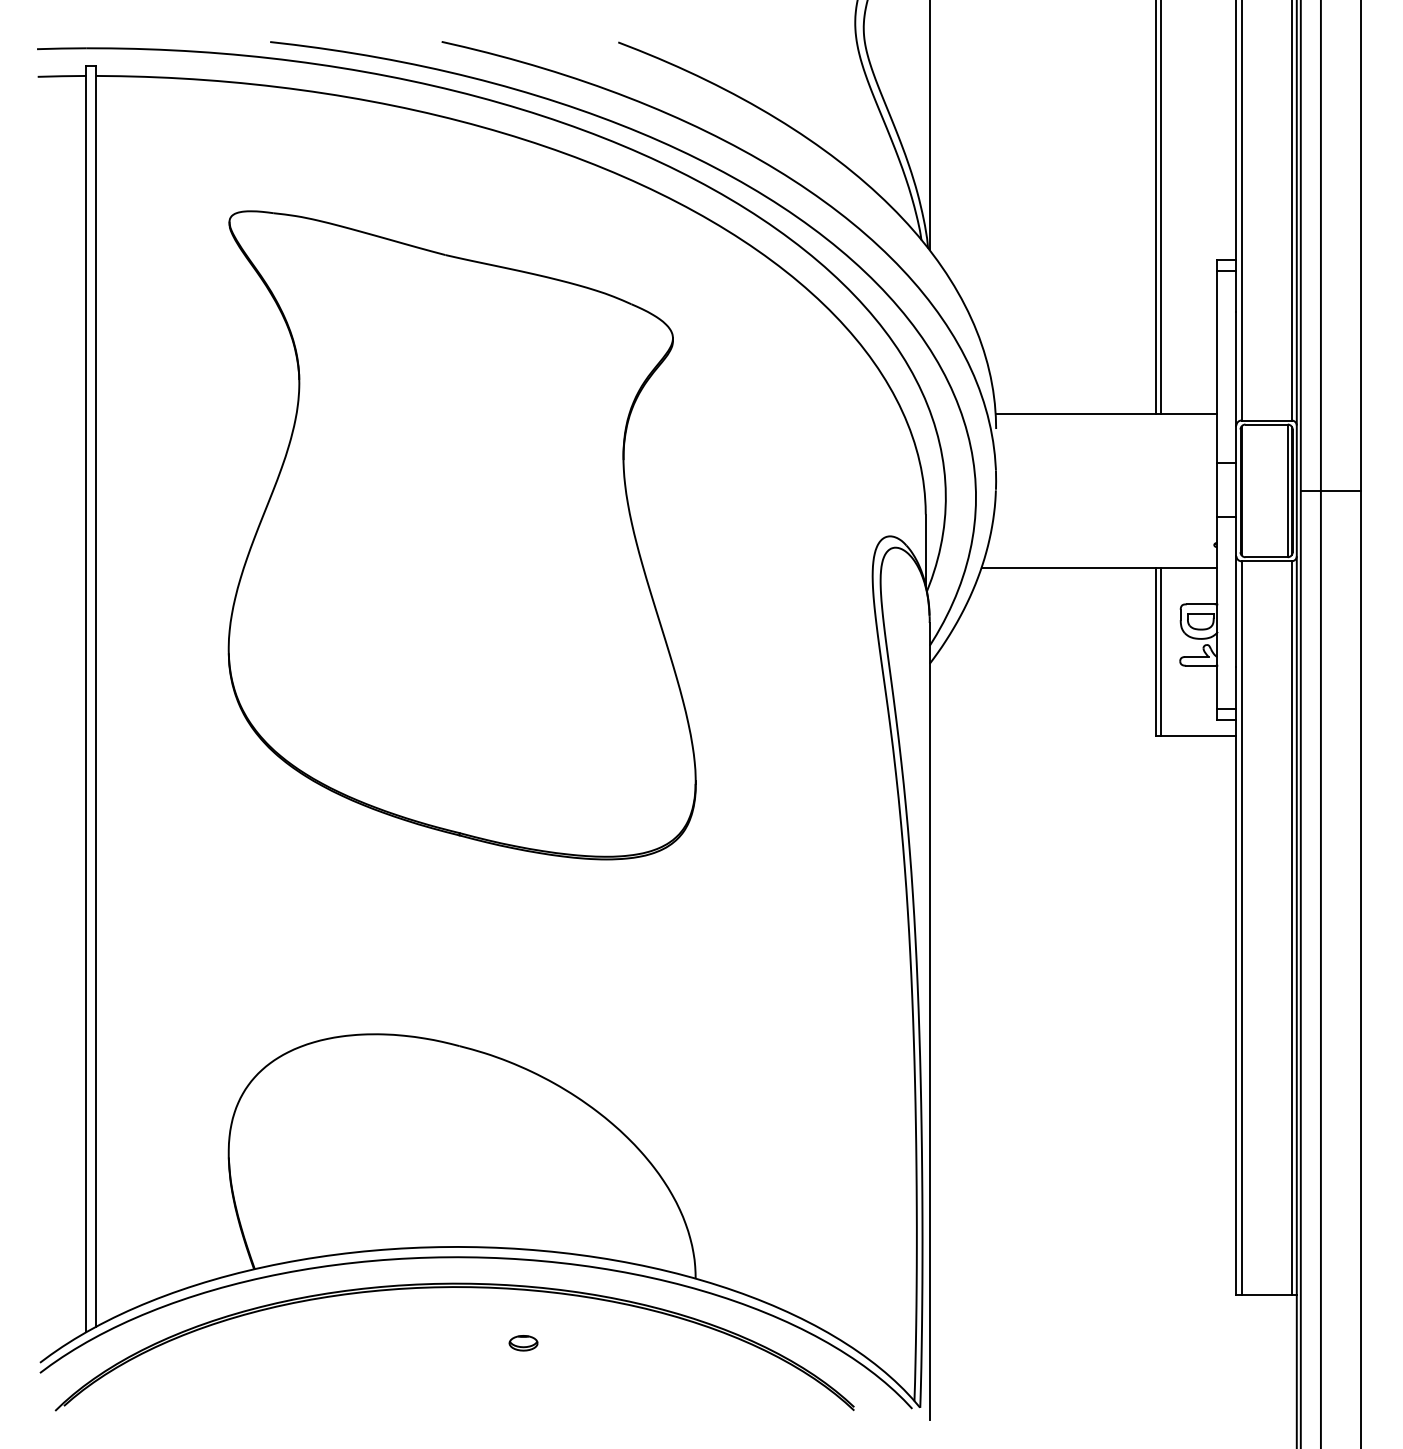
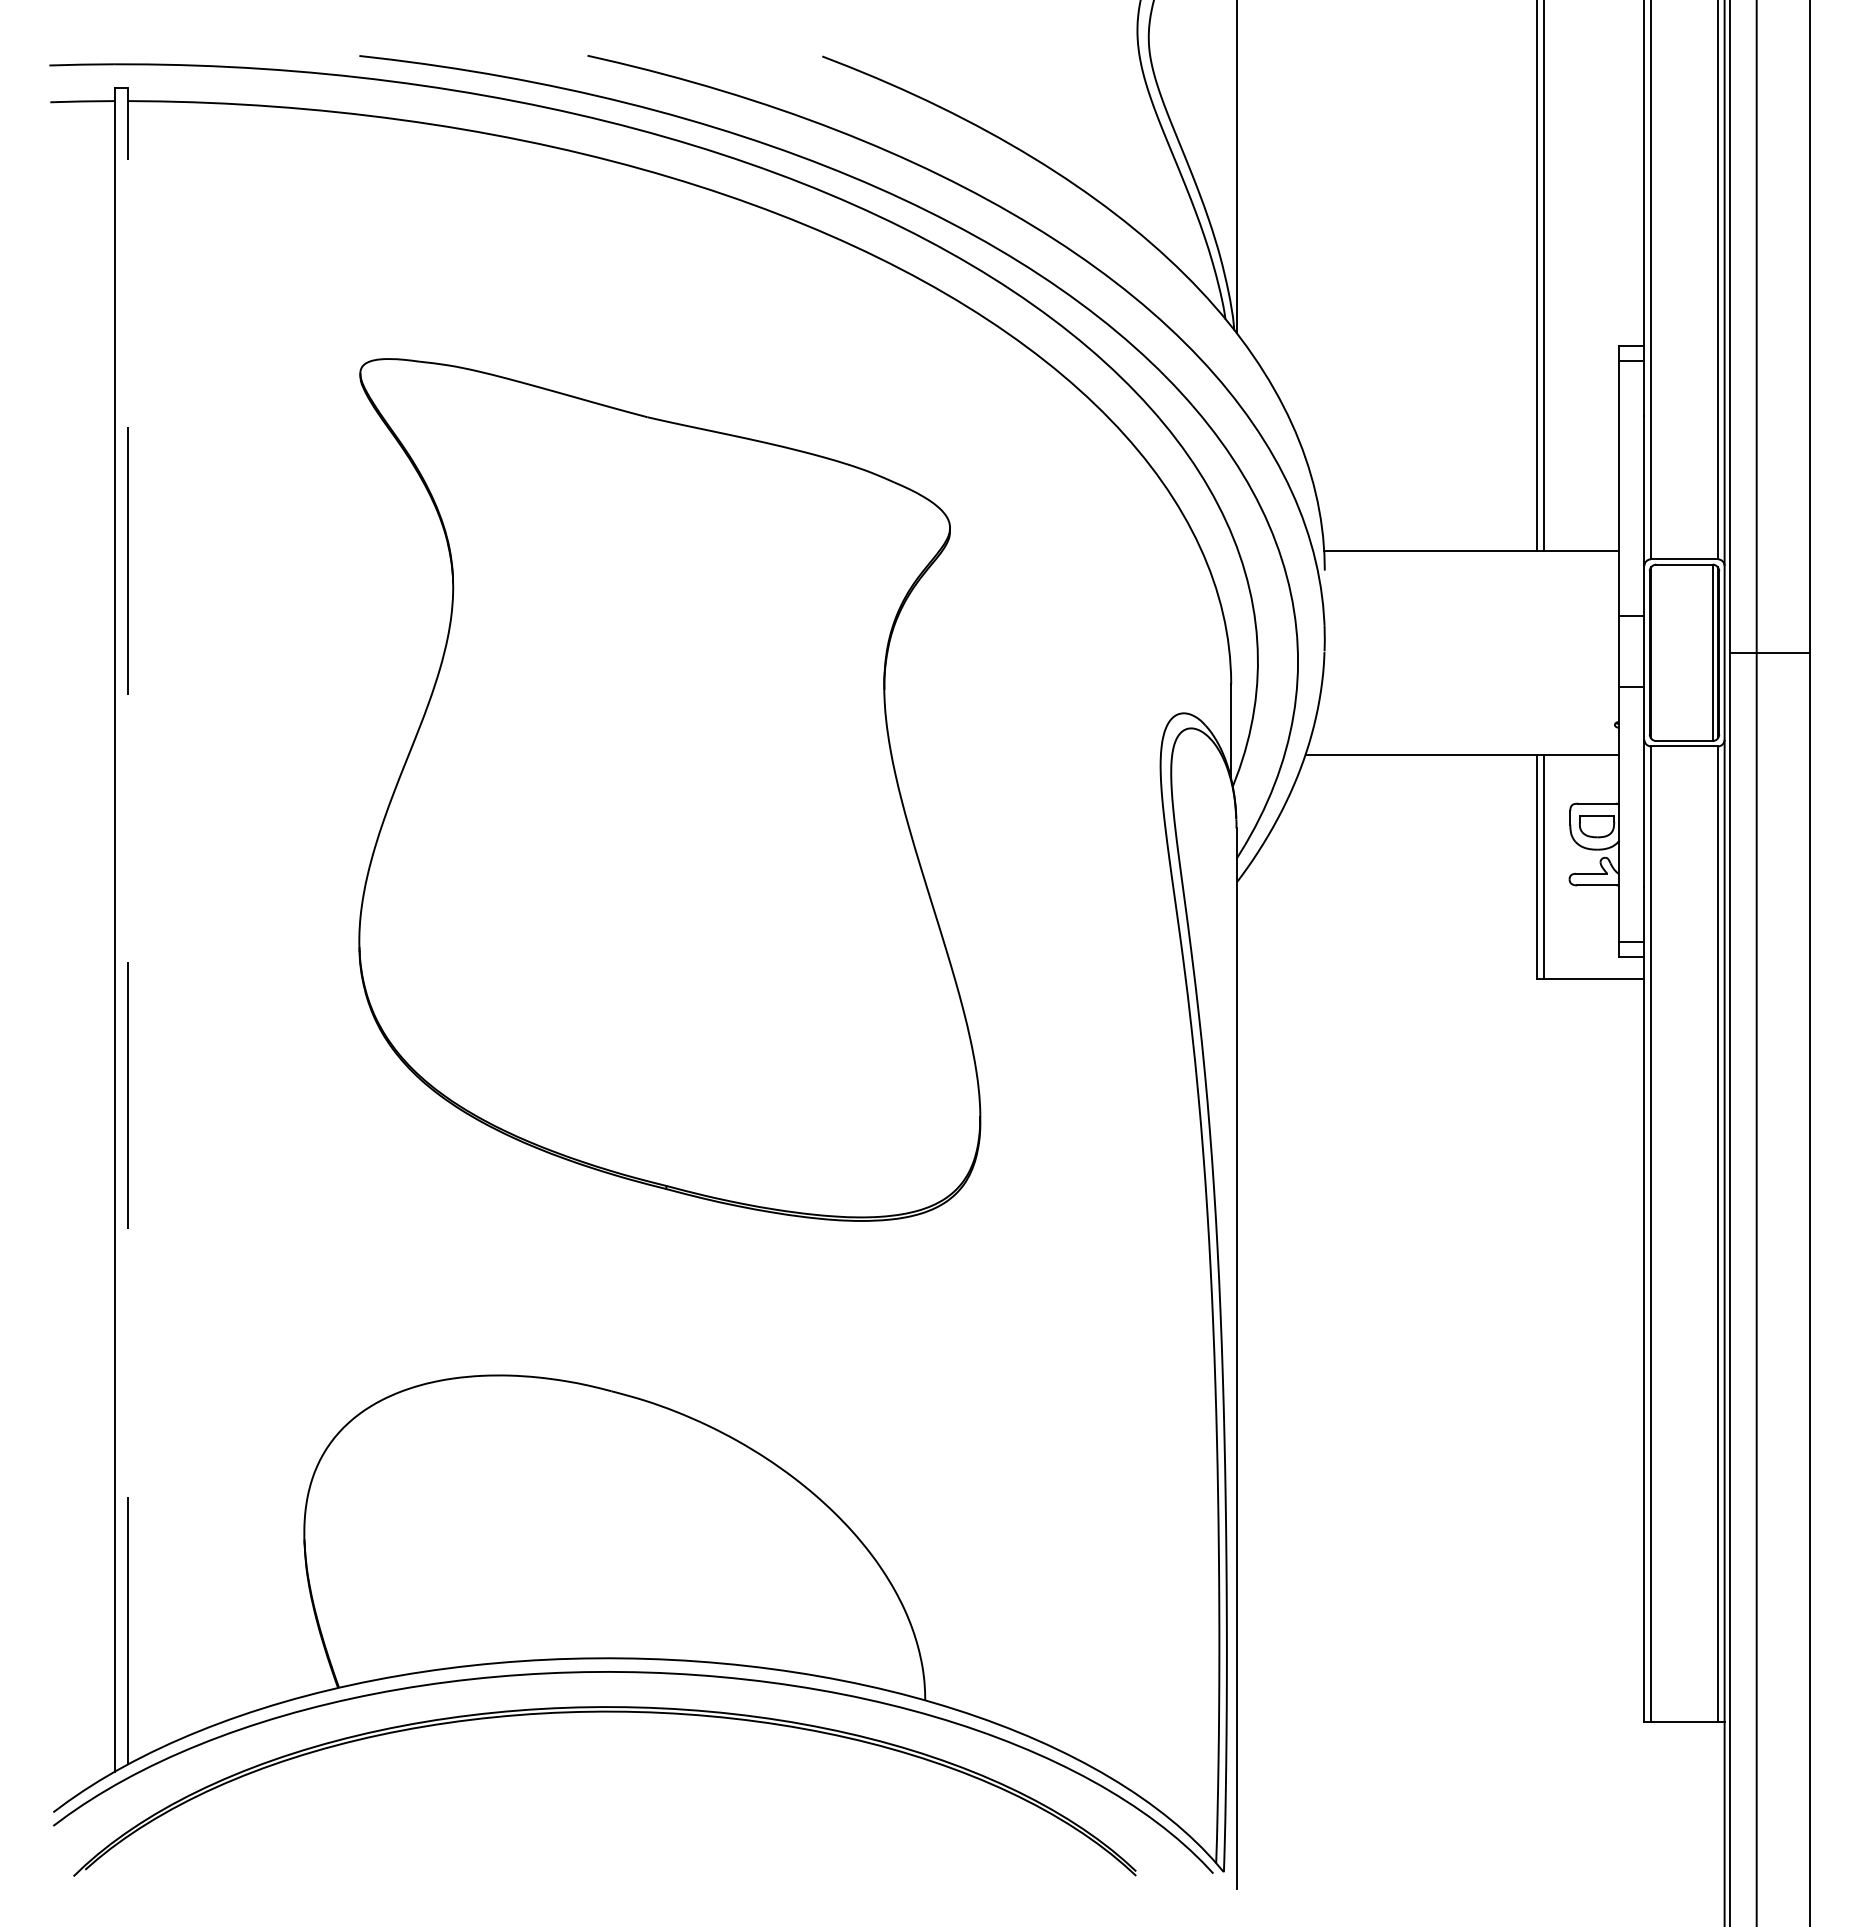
part: (461, 534) -> (669, 789), moved
line: (96, 696) -> (128, 926), solid -> dashed
part: (522, 1342) -> (695, 1785), removed

